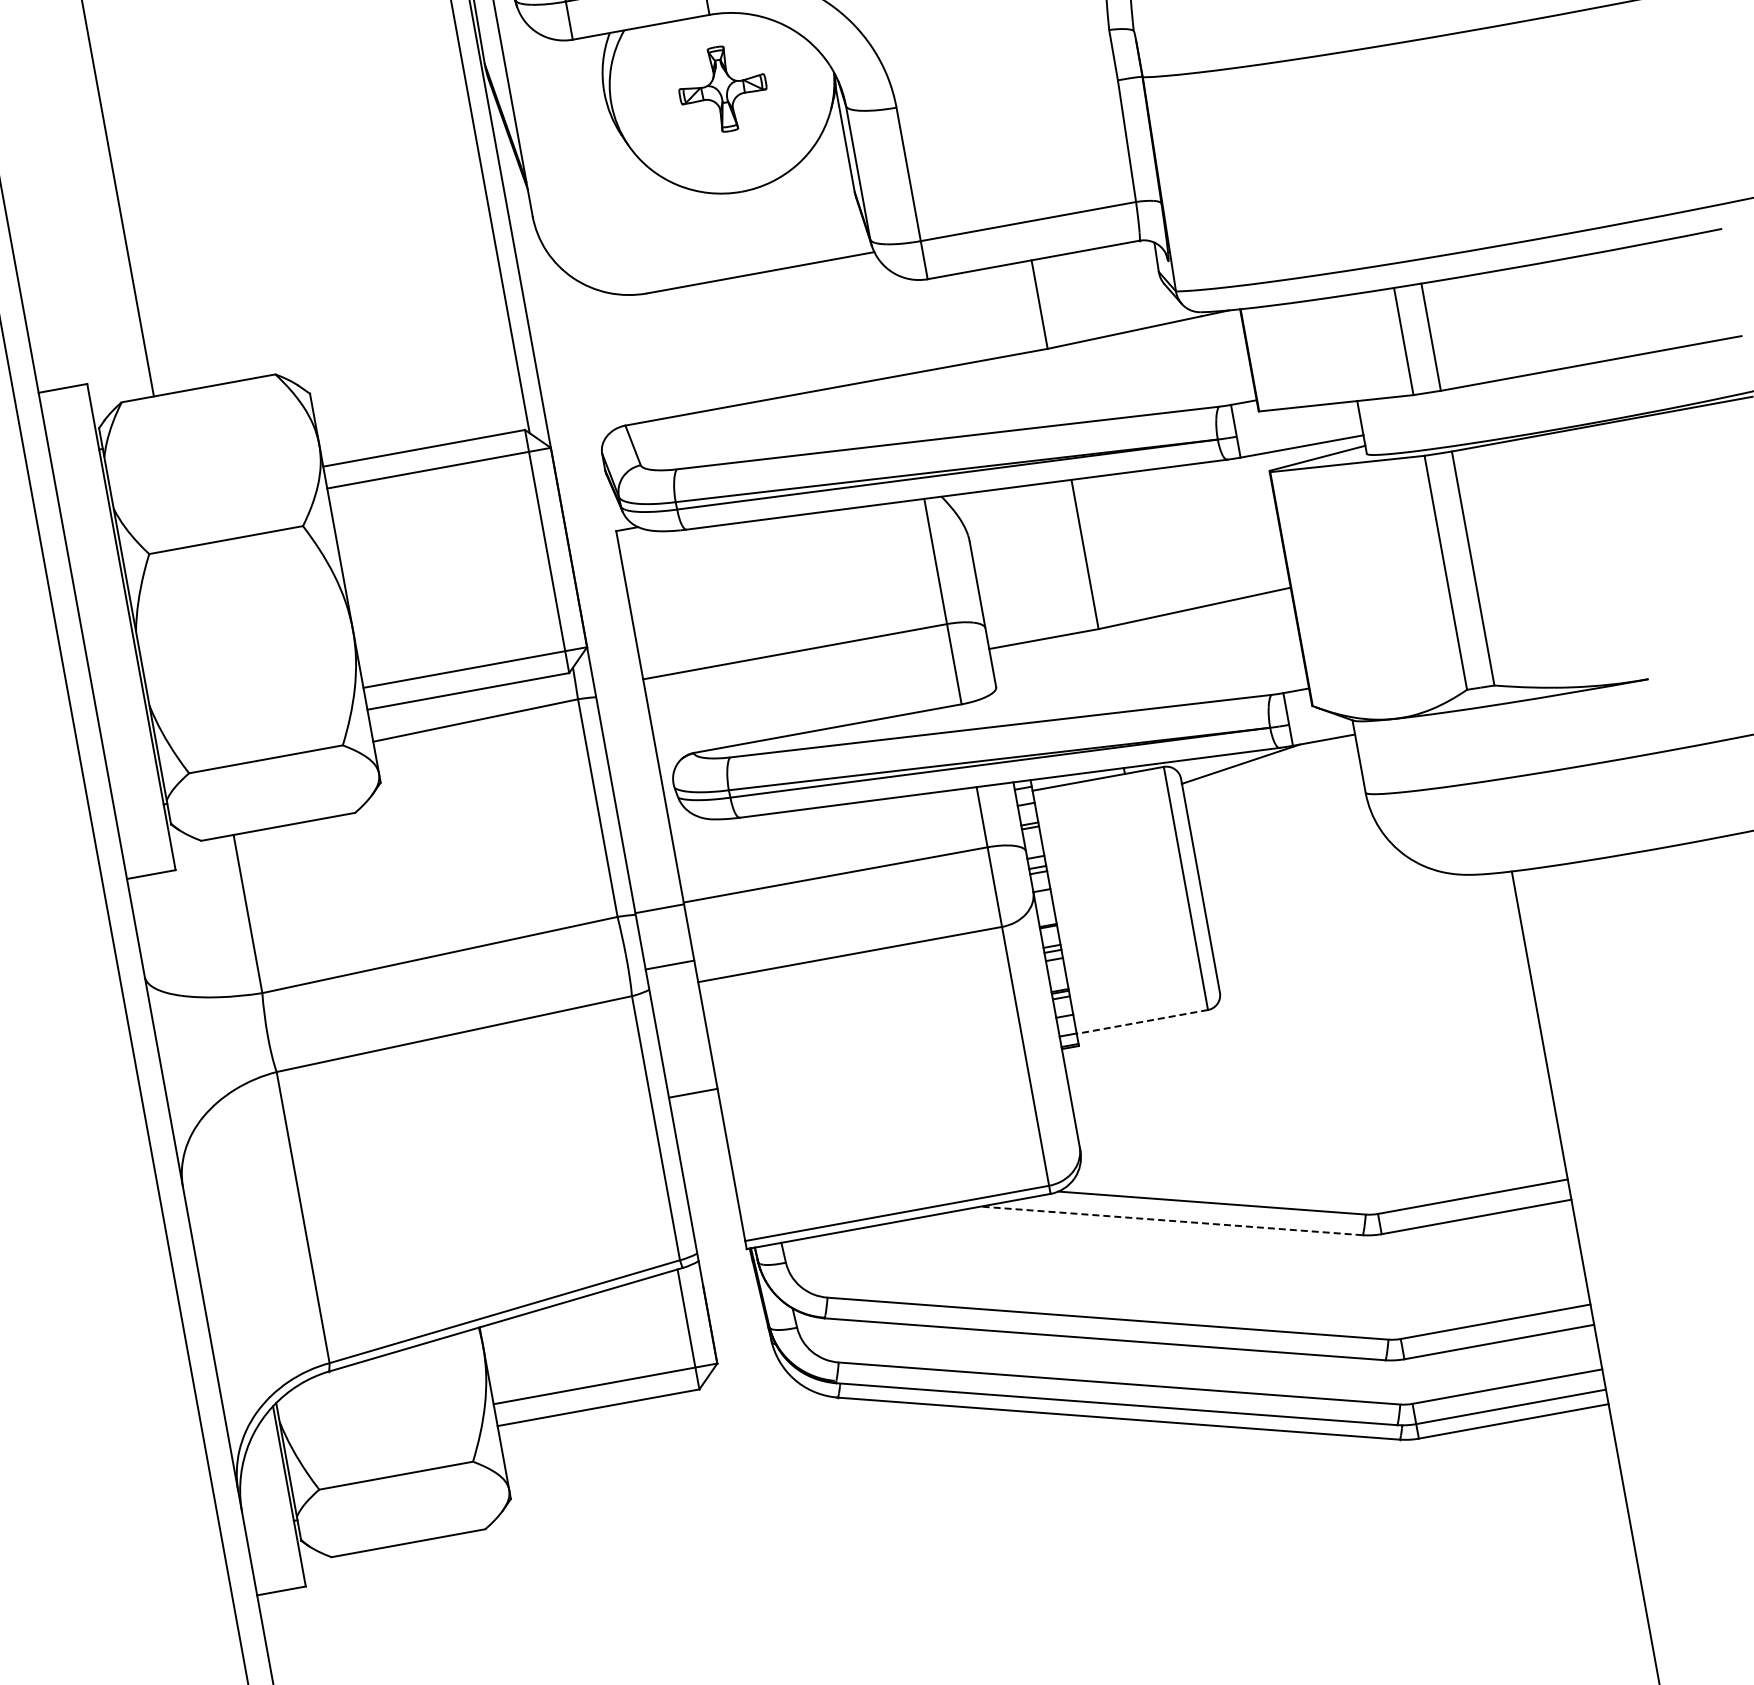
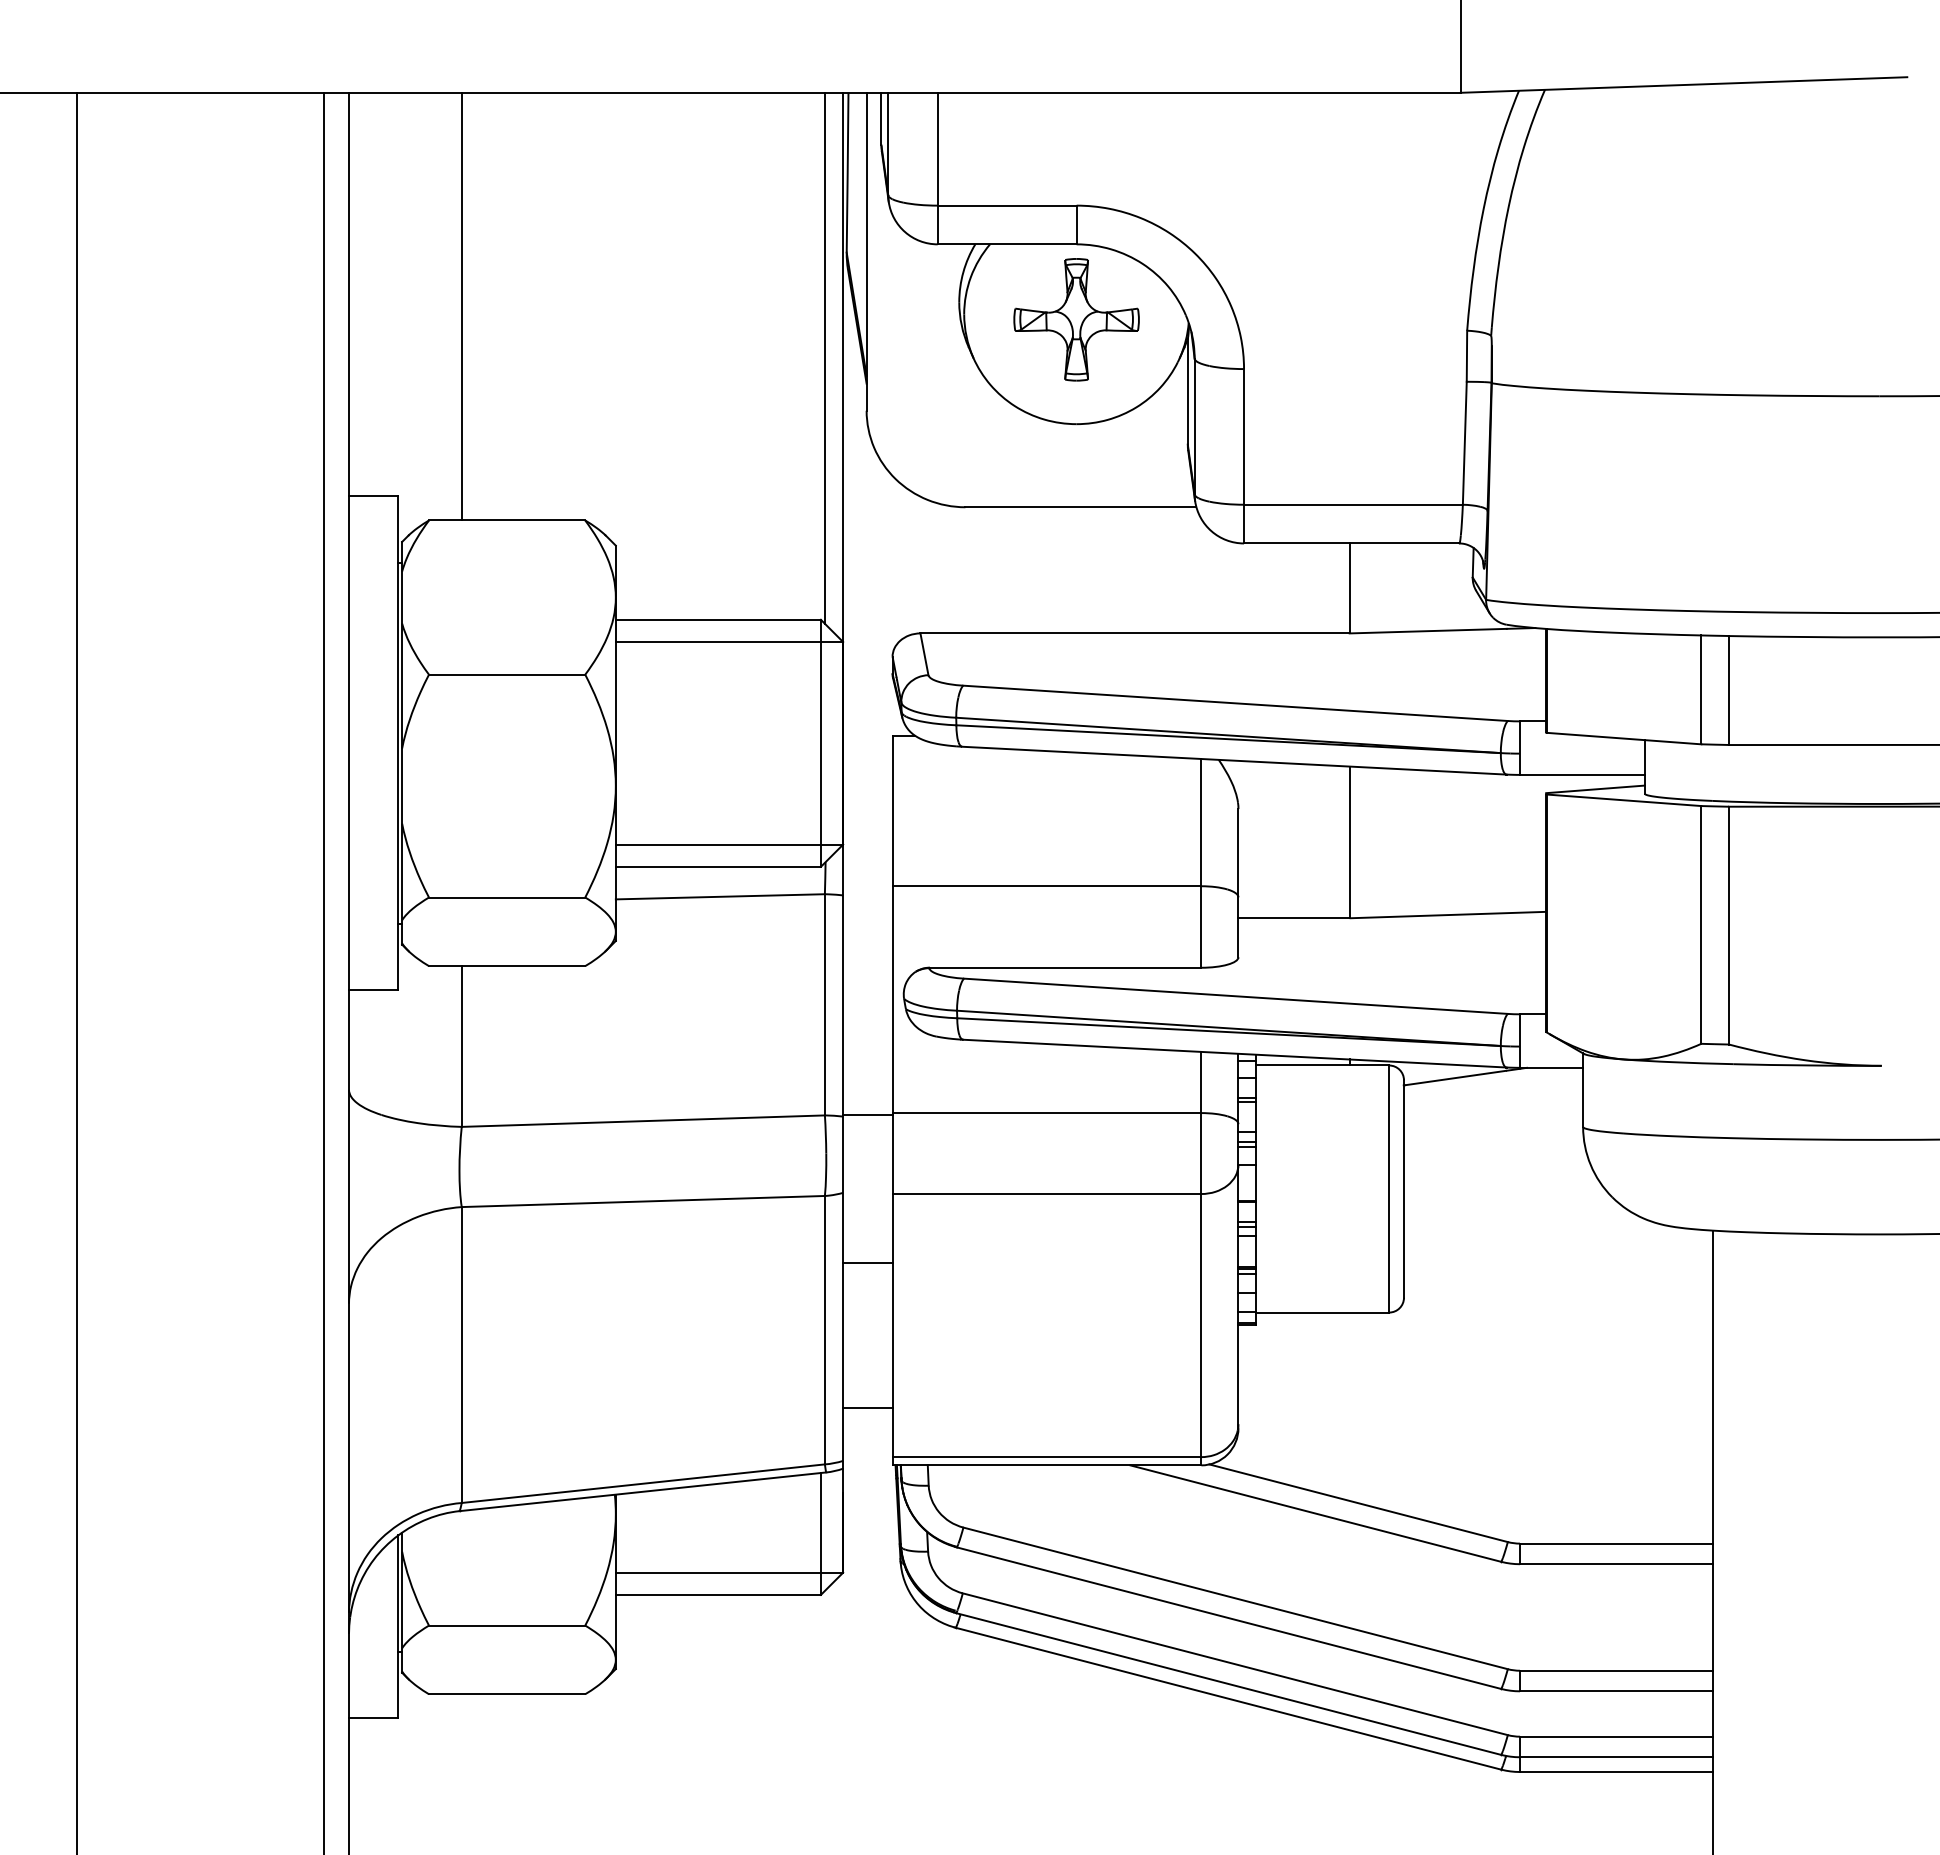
part: (722, 88) -> (1076, 319), size x1.43
line: (669, 965) -> (867, 1263), moved
line: (1142, 1021) -> (1322, 1312), dashed -> solid
line: (692, 1093) -> (867, 1408), moved
line: (1171, 1220) -> (1315, 1513), dashed -> solid

